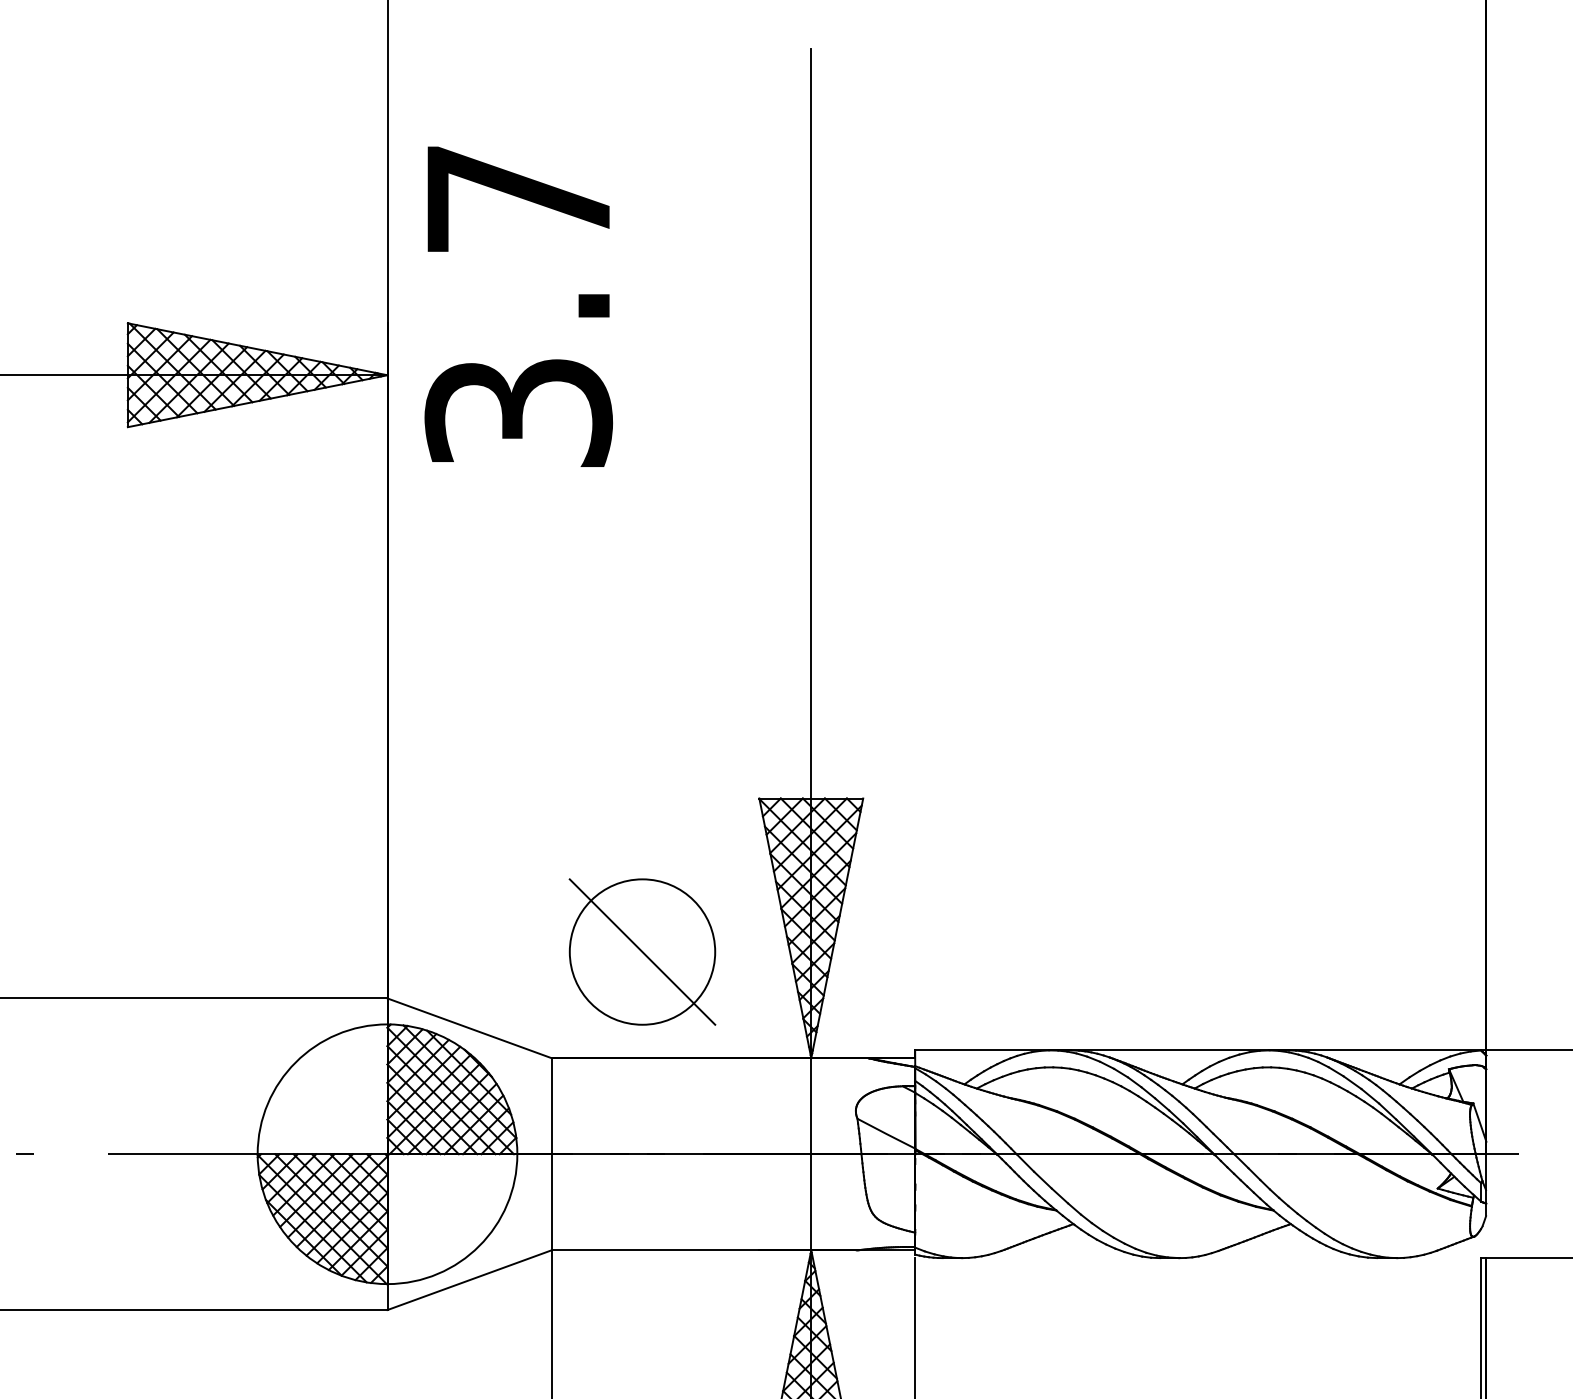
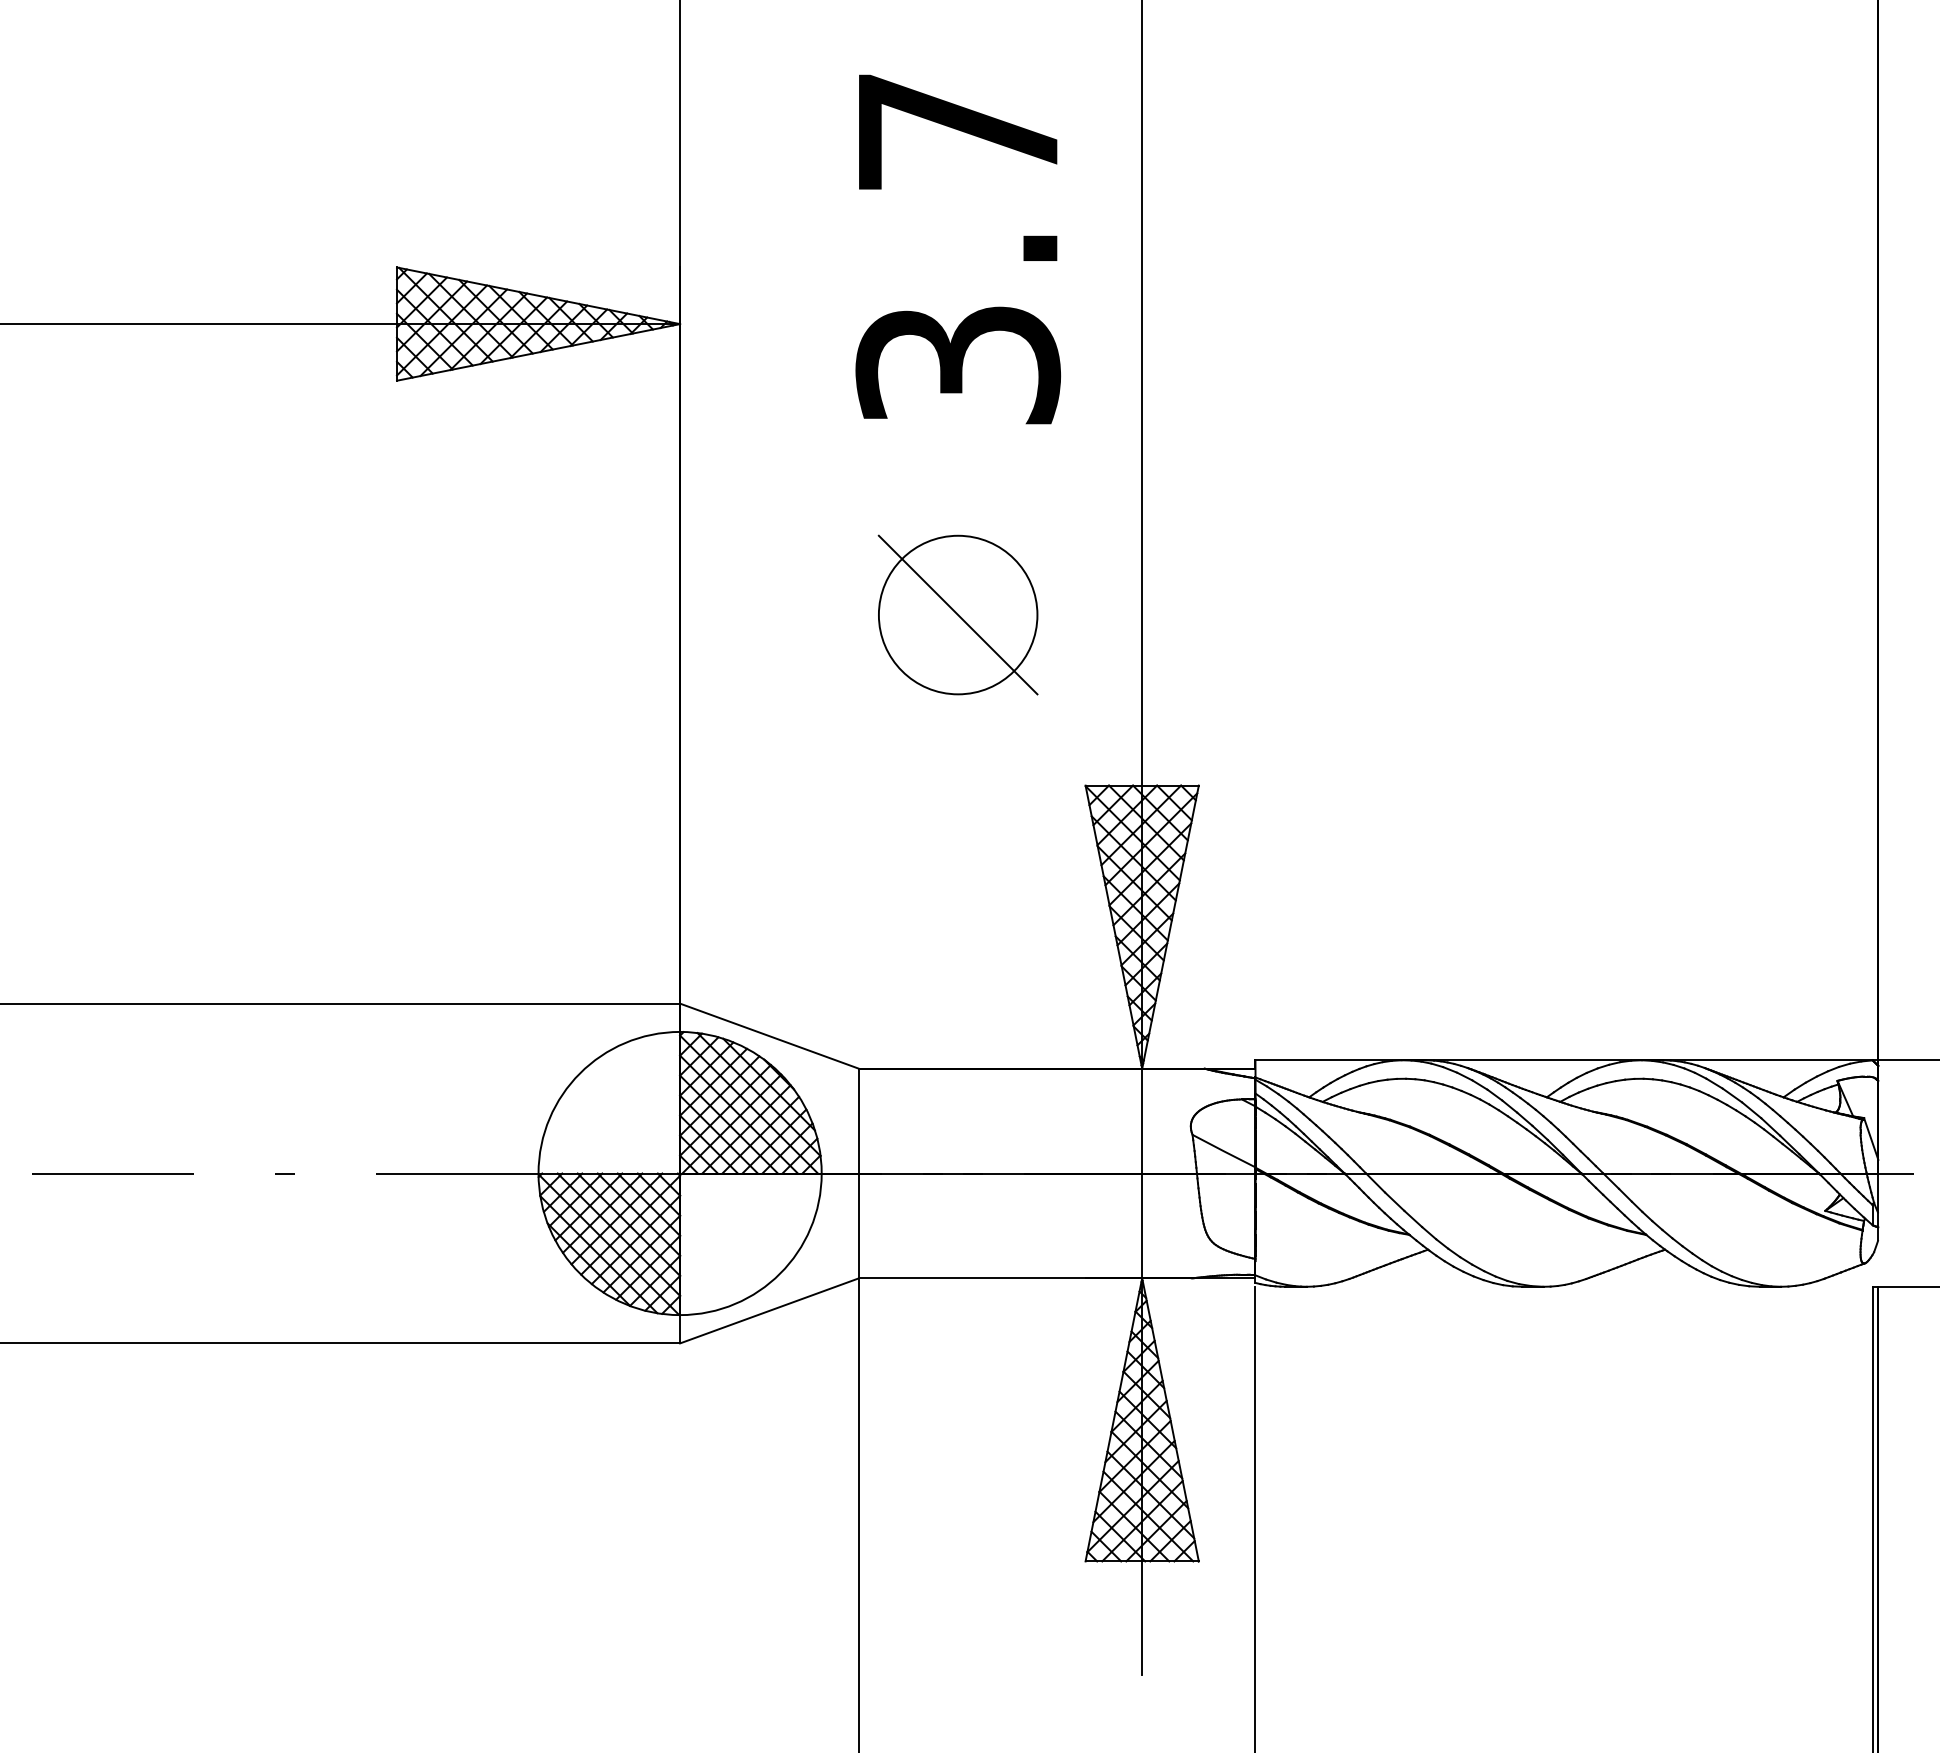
text: (518, 306) -> (957, 249), moved
part: (641, 951) -> (957, 614), moved

